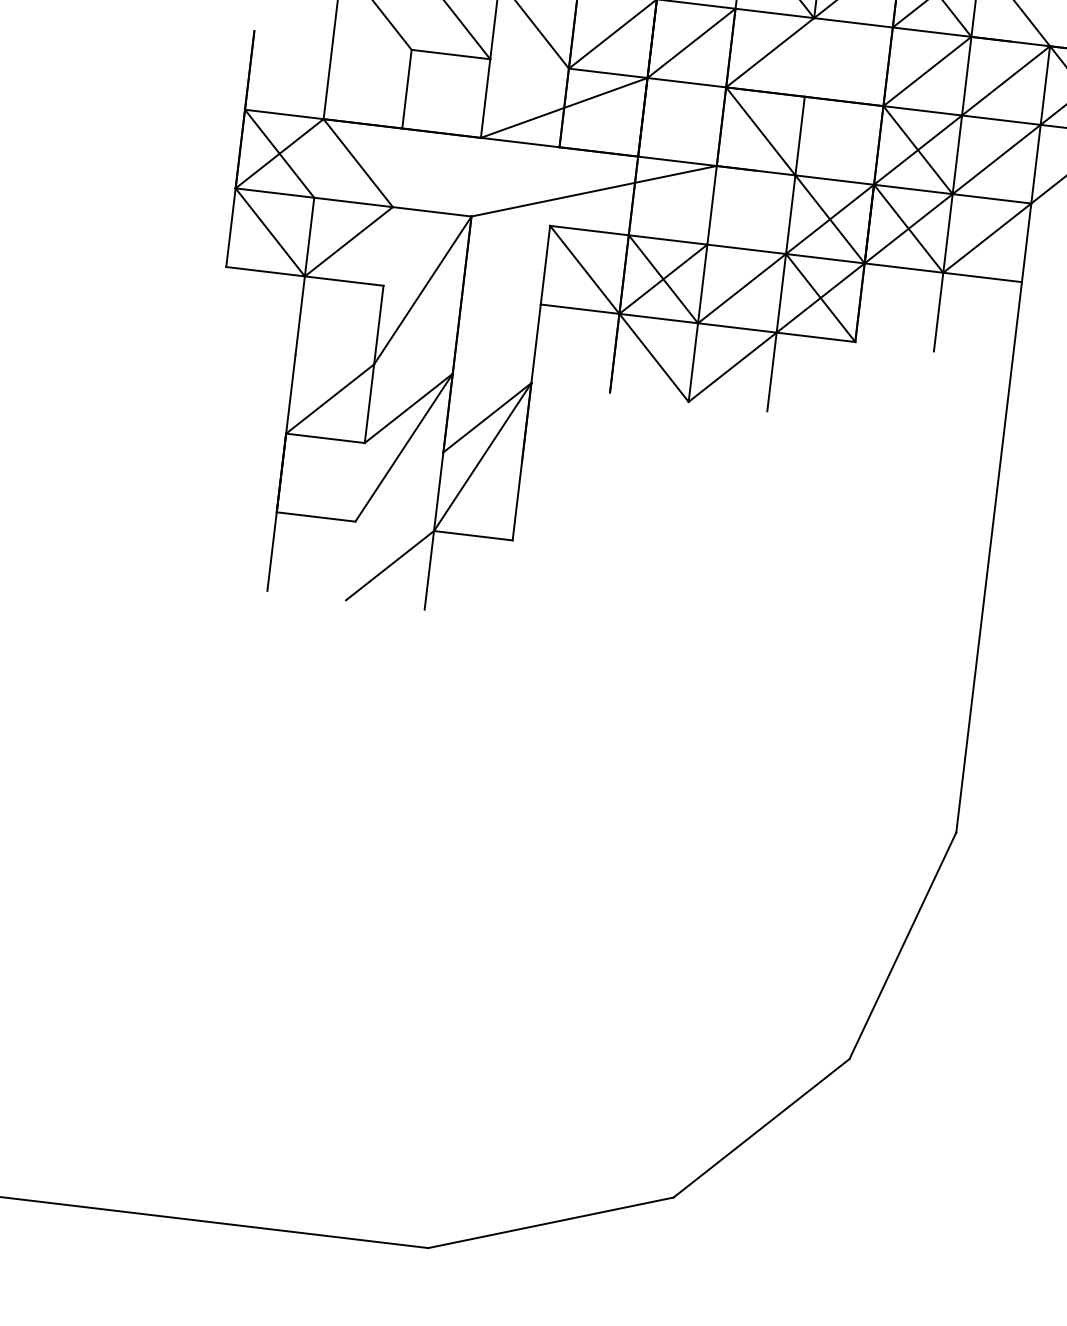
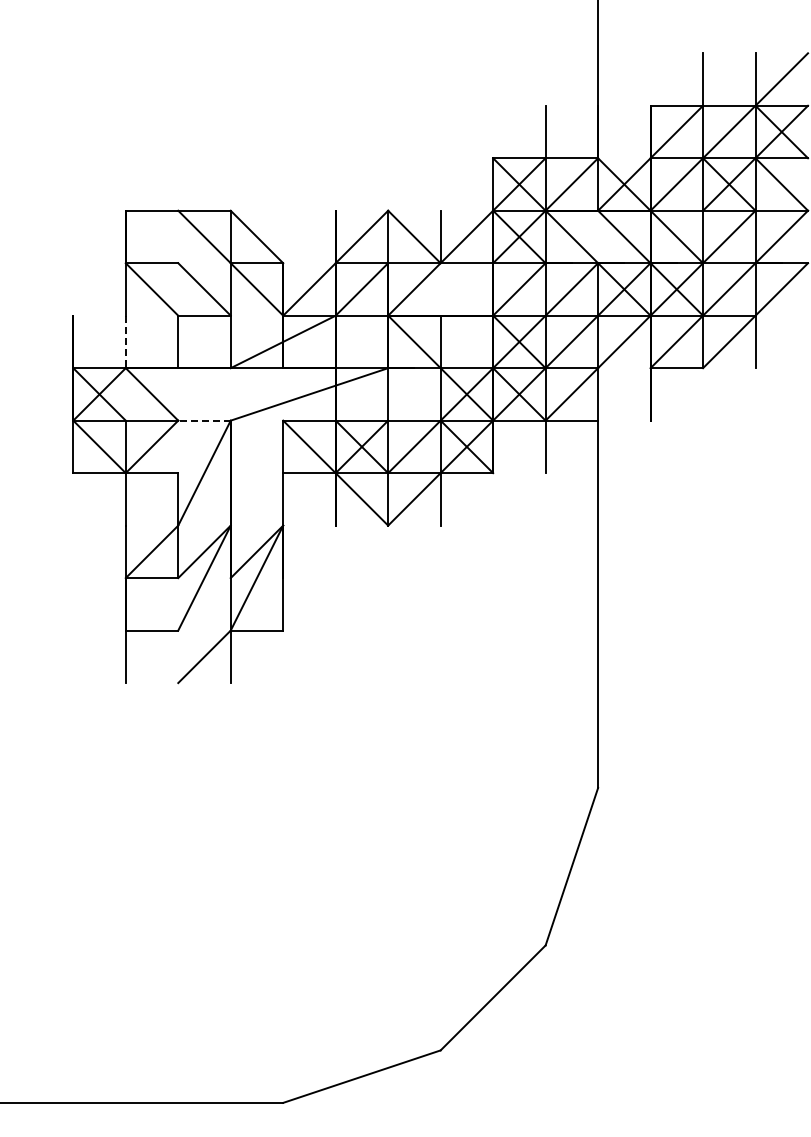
line: (327, 80) -> (125, 342), solid -> dashed
line: (432, 211) -> (204, 420), solid -> dashed

